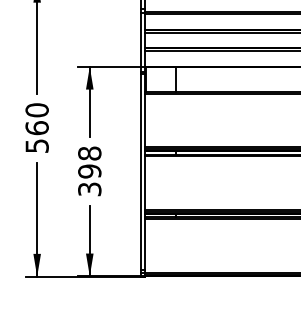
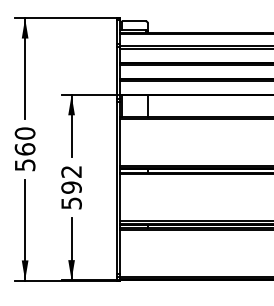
text: (89, 170) -> (71, 186), 398 -> 592

